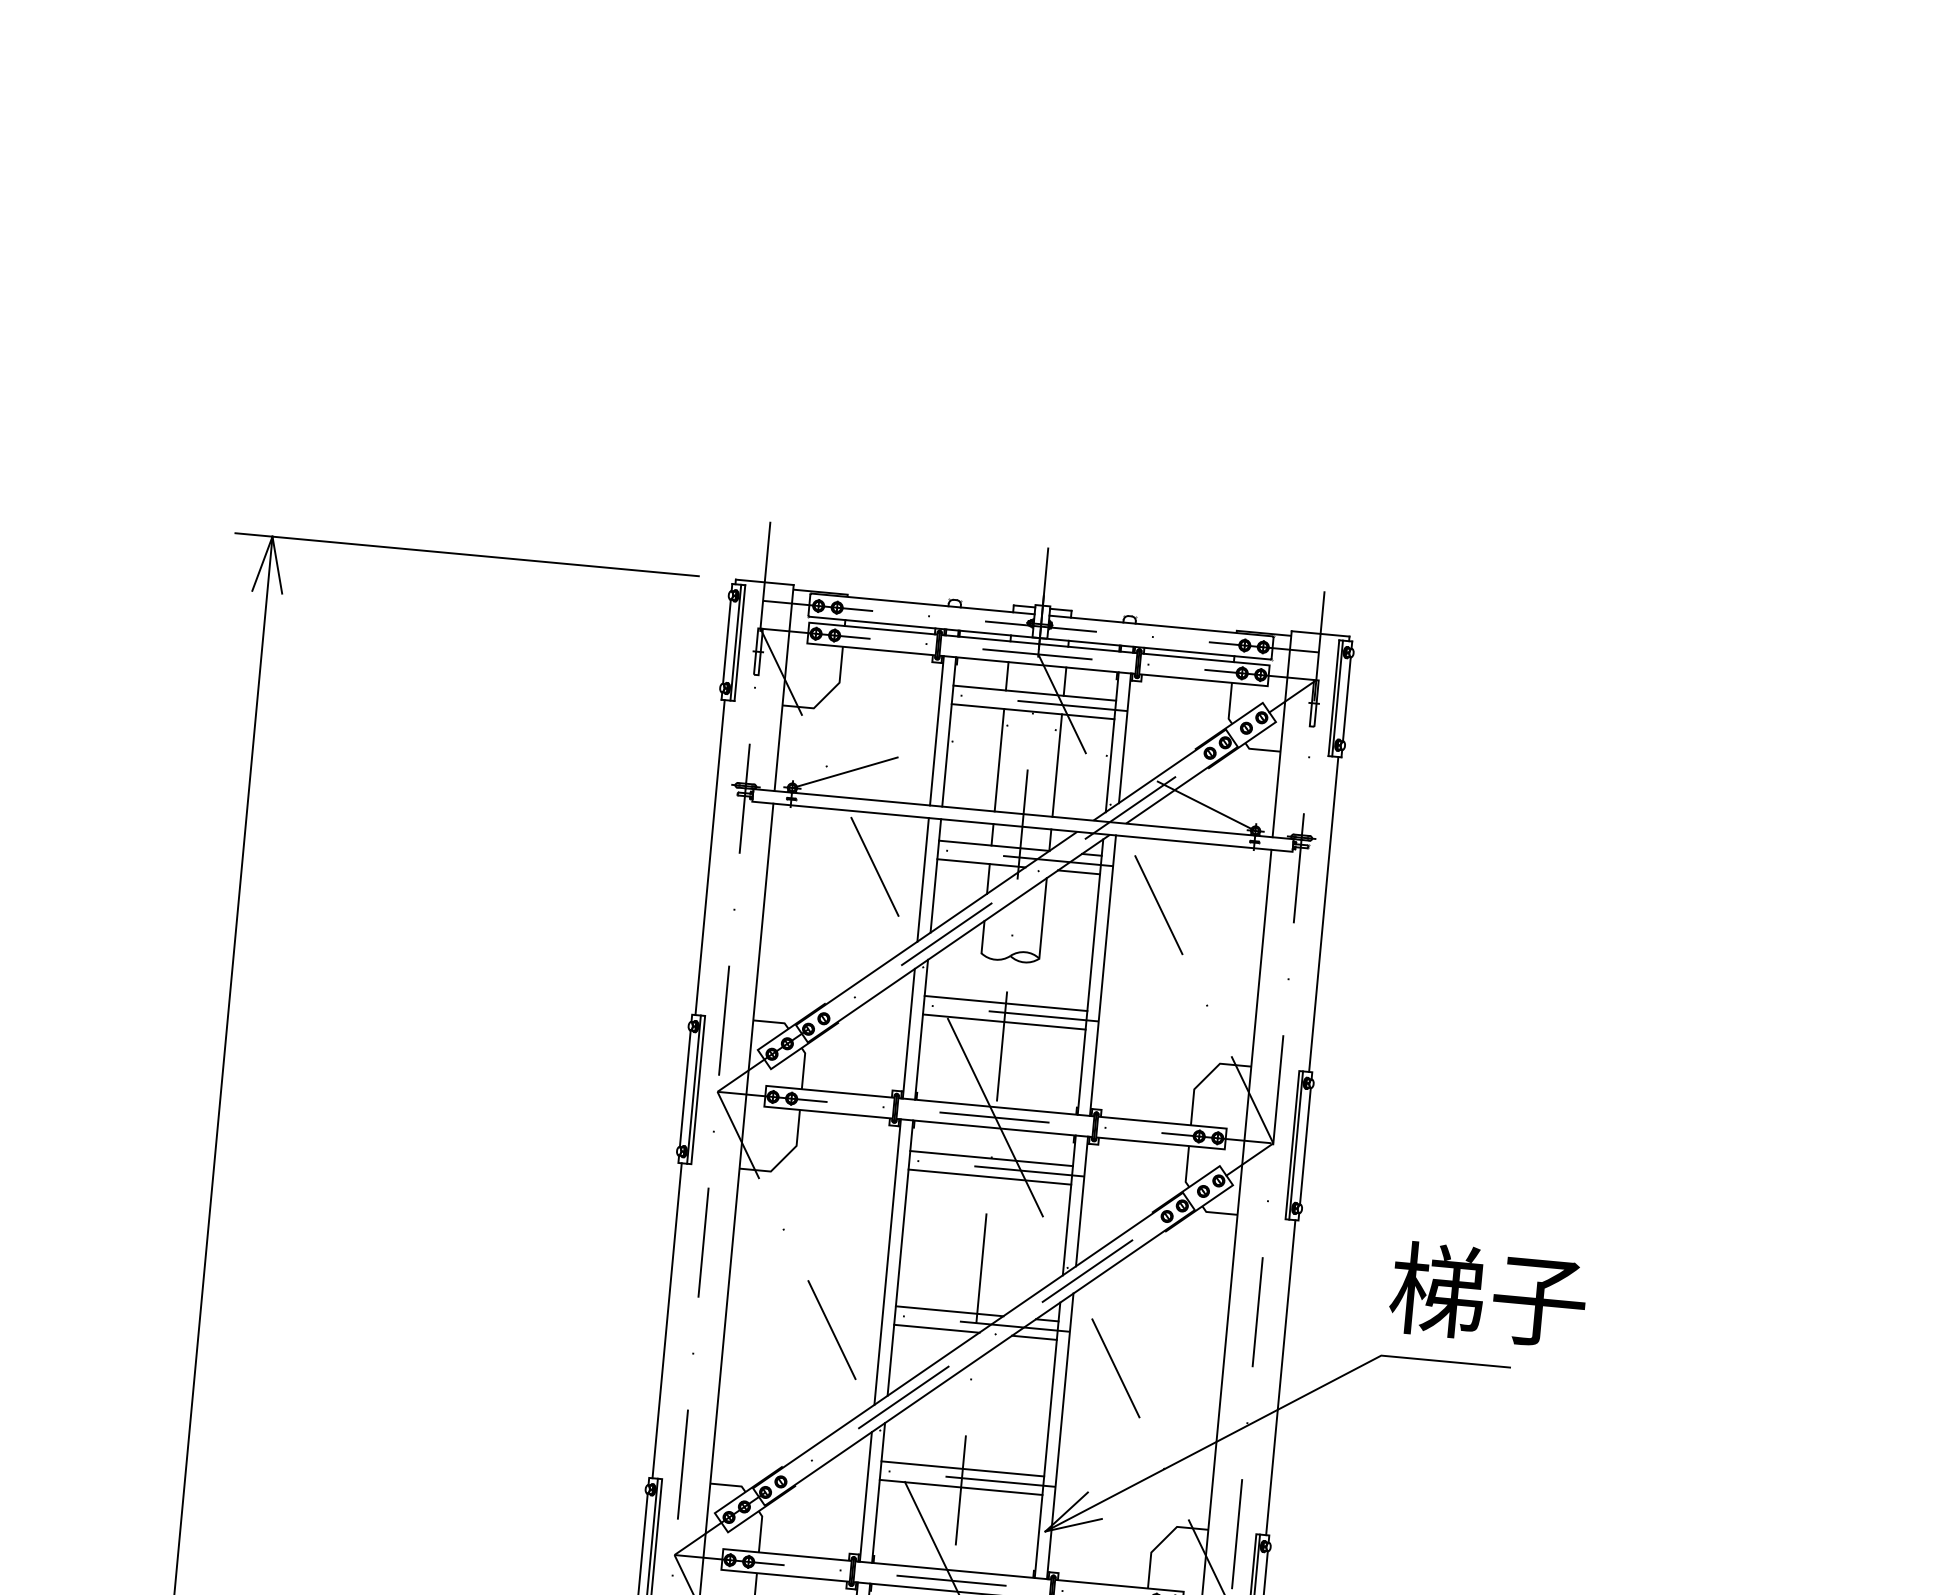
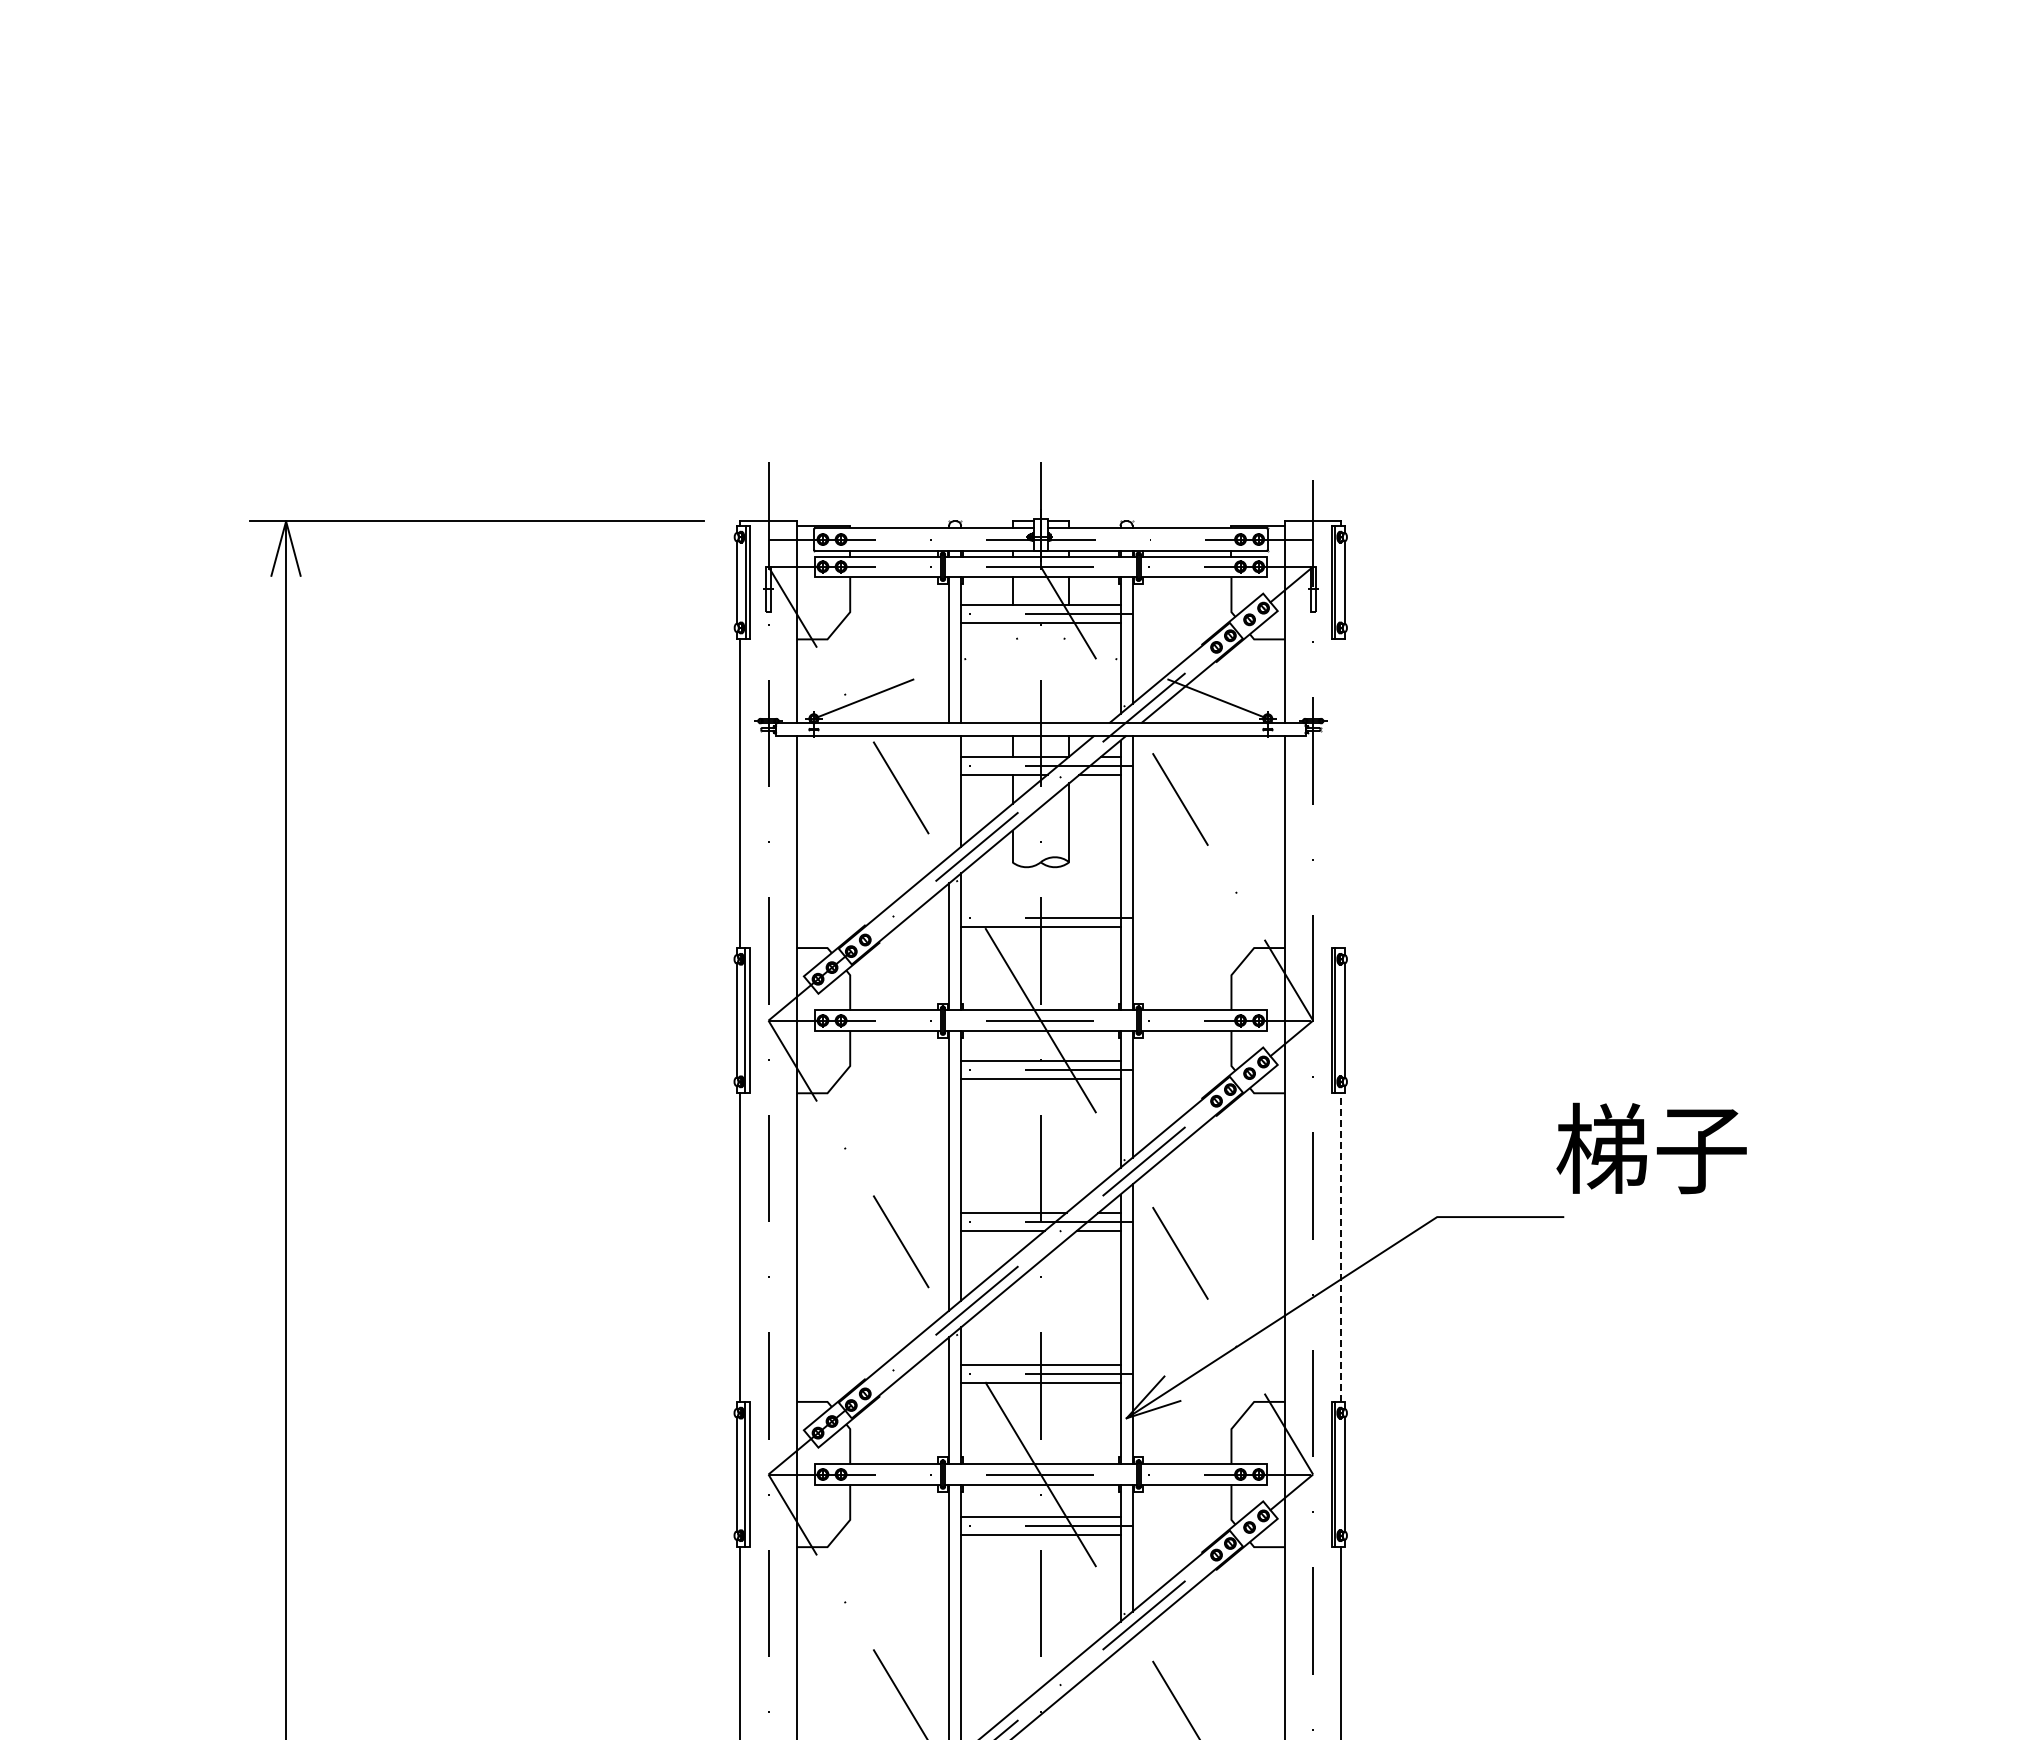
line: (999, 759) -> (1012, 672), removed
line: (1057, 765) -> (1069, 672), removed
line: (923, 879) -> (949, 795), removed
line: (1323, 914) -> (1341, 793), removed
line: (1005, 1003) -> (1040, 908), removed
text: (1488, 1294) -> (1651, 1148), moved
line: (1280, 1377) -> (1341, 1247), solid -> dashed

